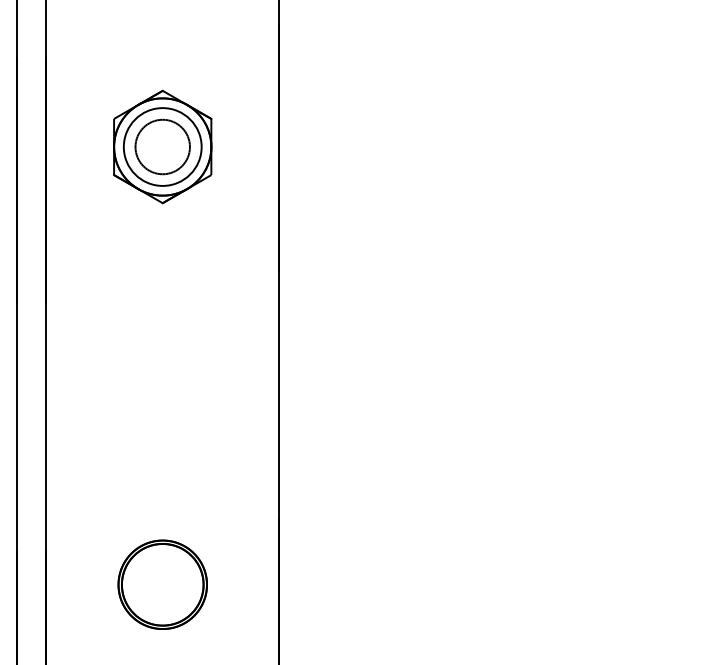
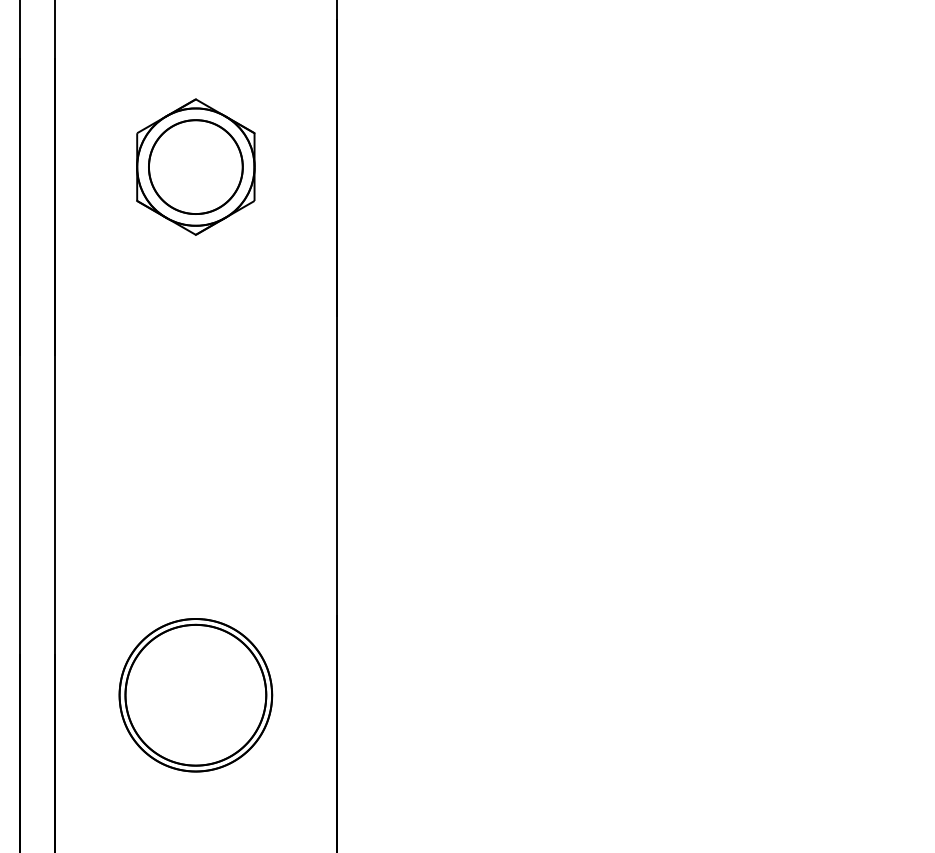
circle: (162, 147) -> (195, 167), size x1.43
part: (162, 584) -> (195, 695), size x1.43

